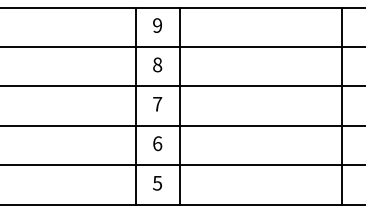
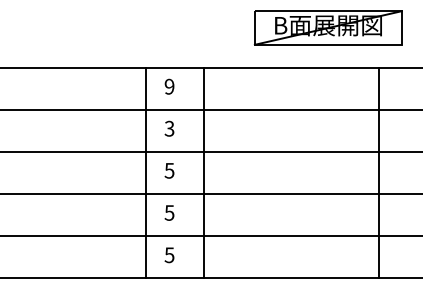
text: (157, 64) -> (169, 128), 8 -> 3
text: (157, 103) -> (169, 170), 7 -> 5
line: (179, 105) -> (204, 172), moved
line: (341, 105) -> (378, 172), moved
text: (157, 143) -> (169, 212), 6 -> 5

